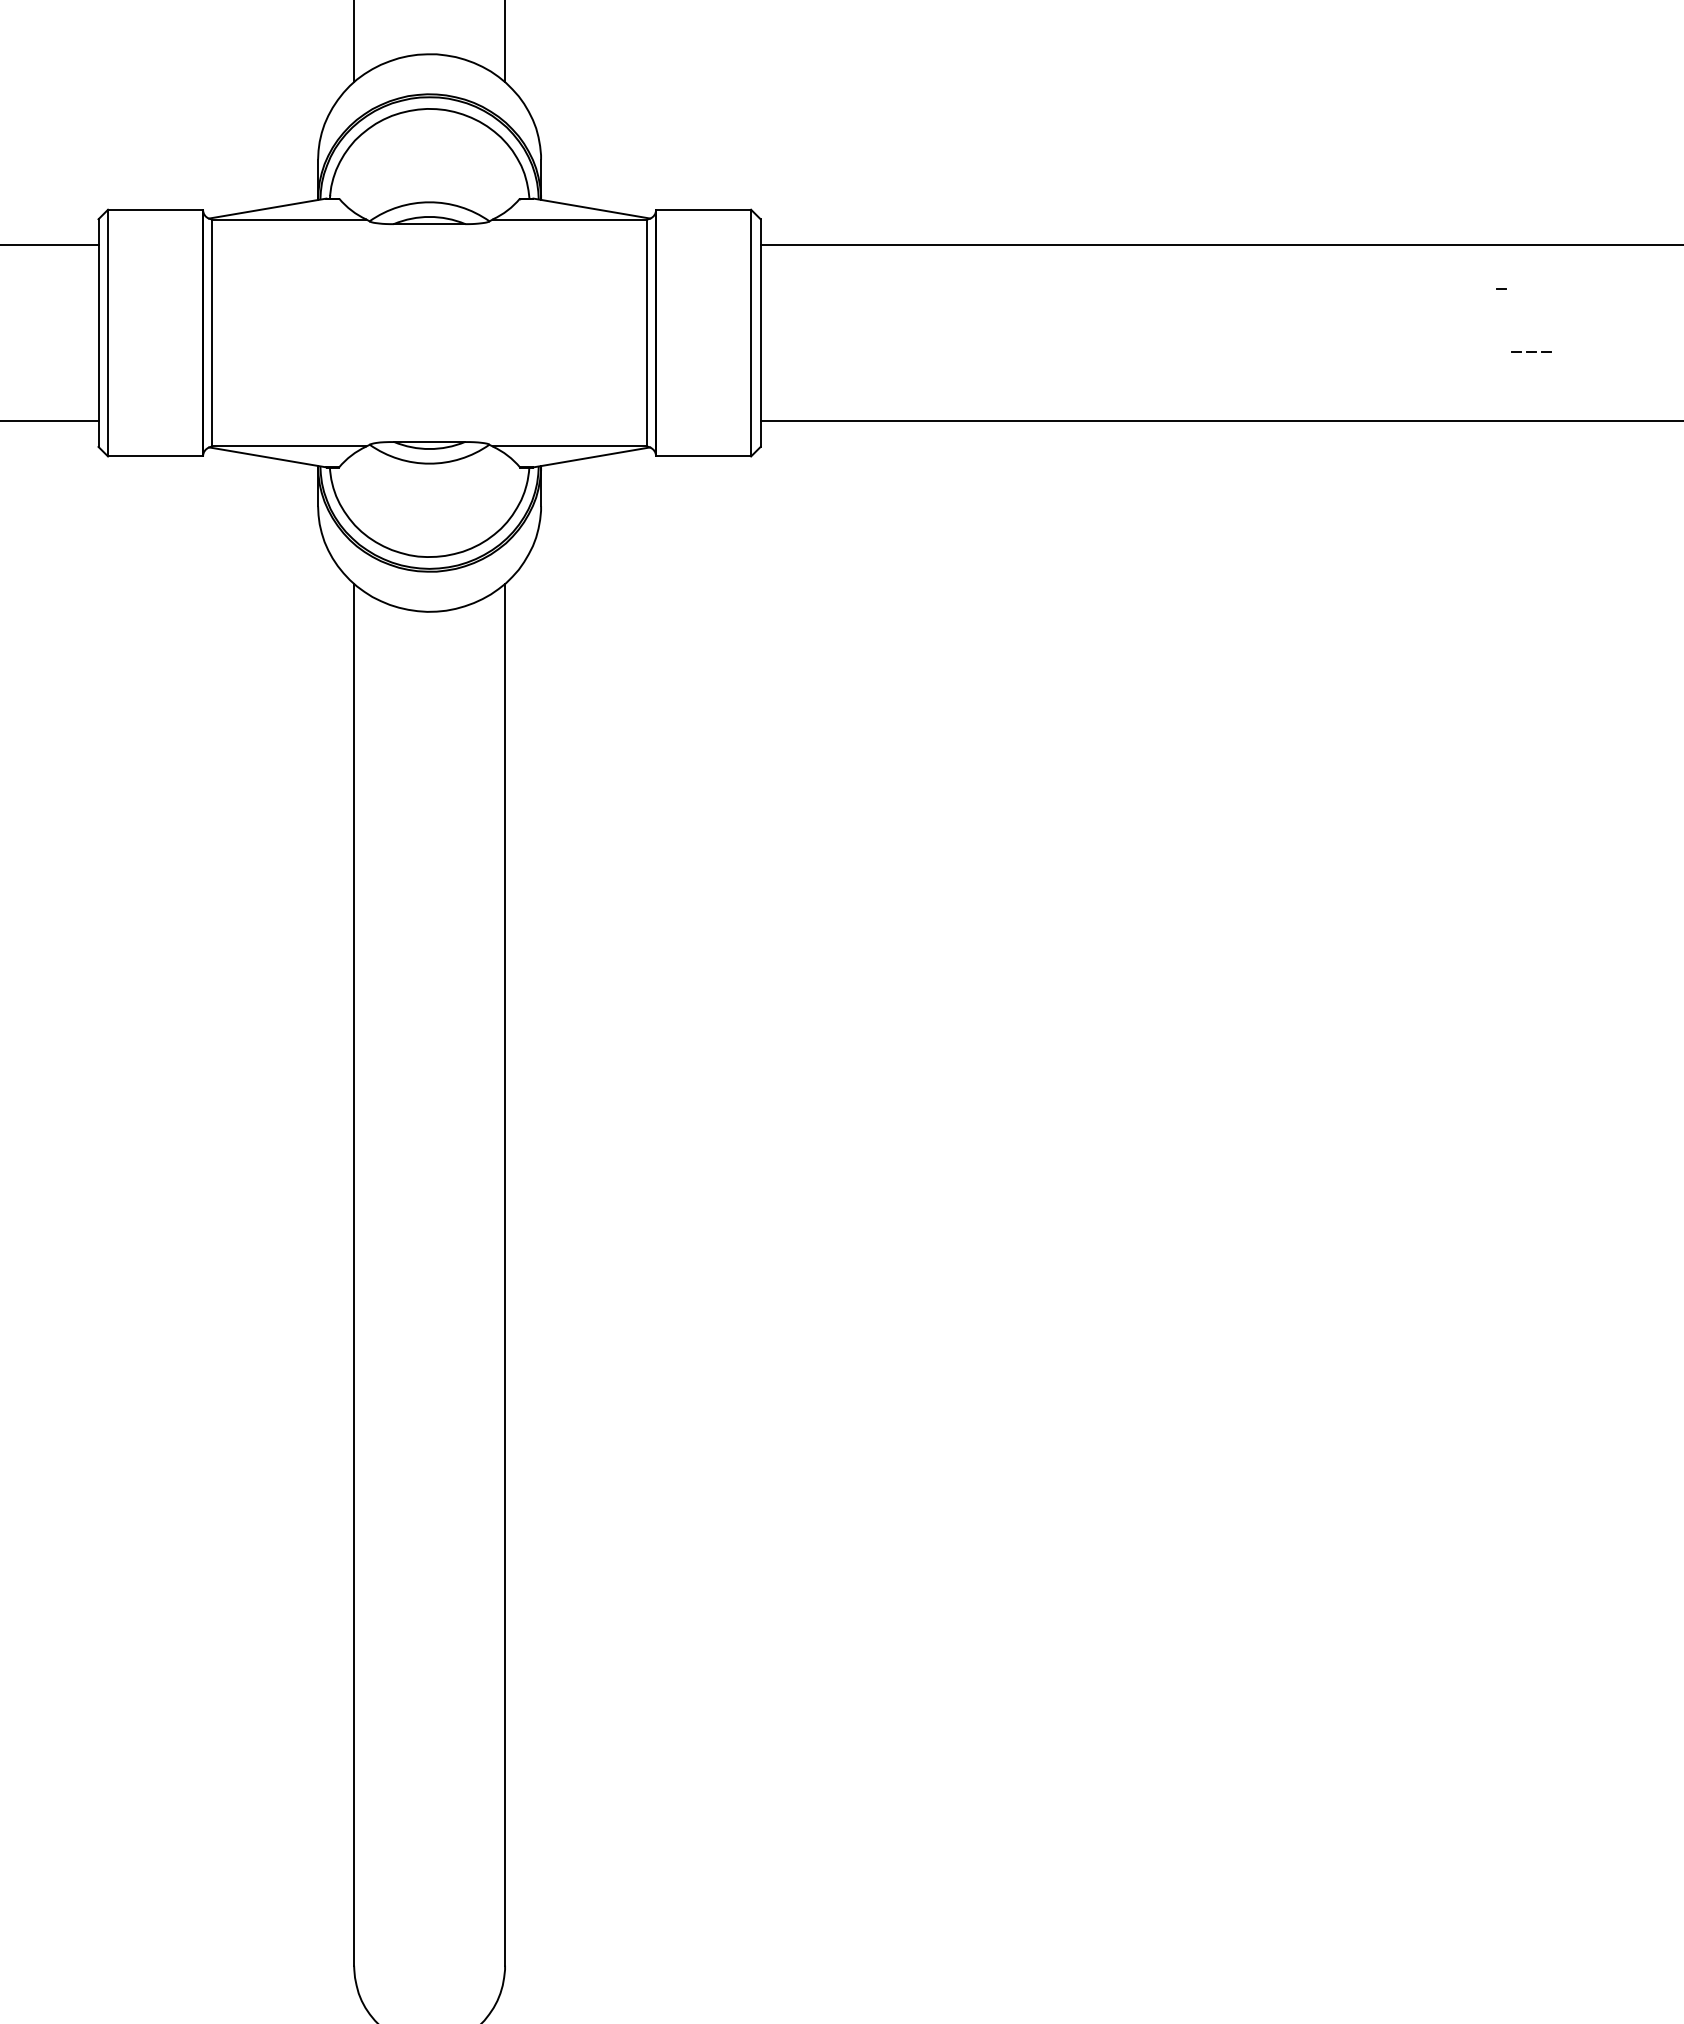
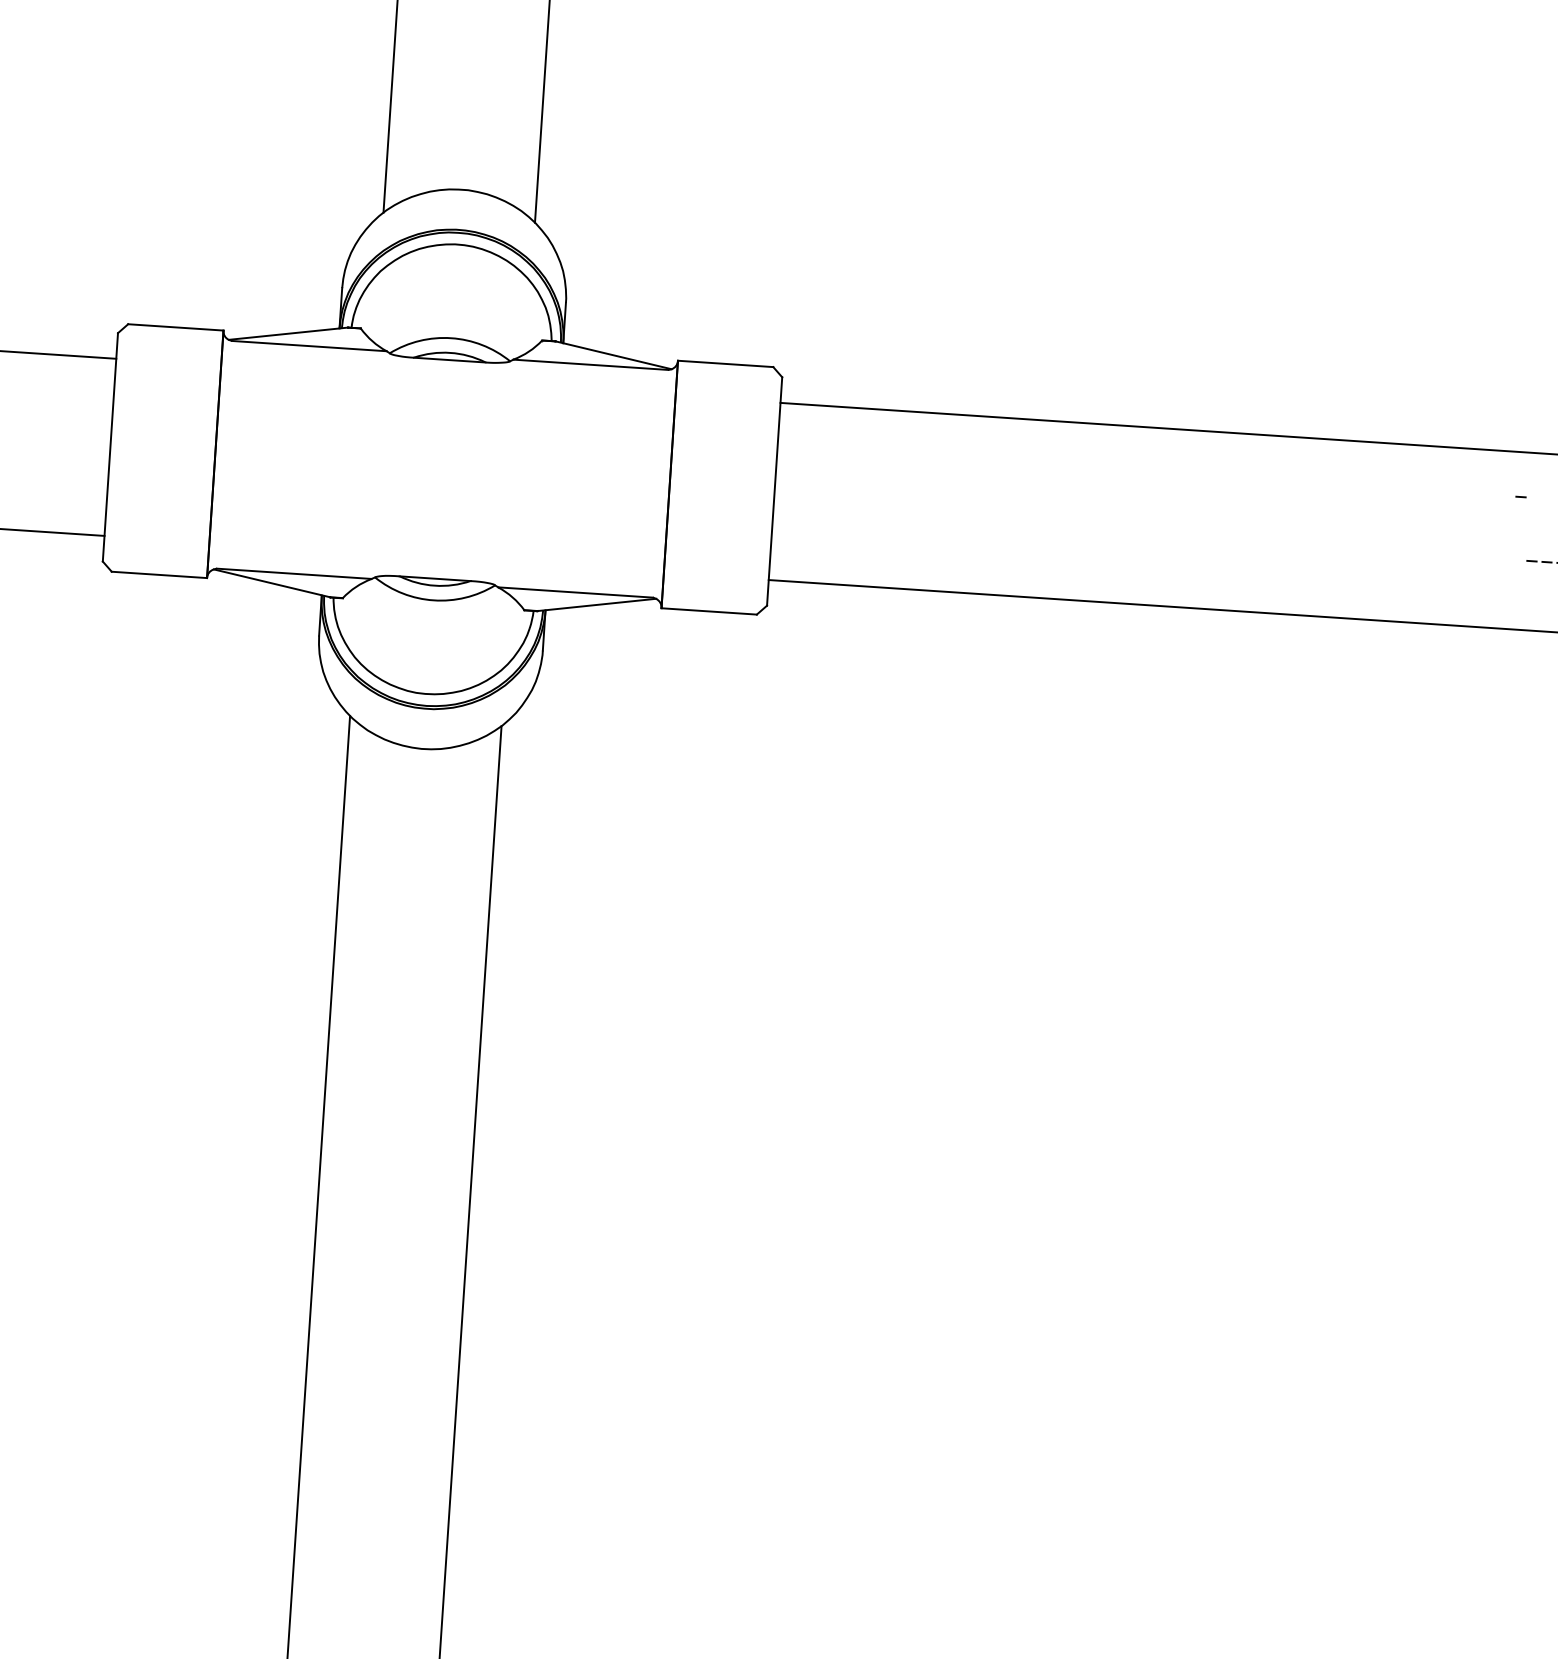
line: (108, 332) -> (120, 447), removed
line: (212, 332) -> (224, 454), removed
line: (646, 332) -> (660, 483), removed
line: (751, 332) -> (765, 490), removed

